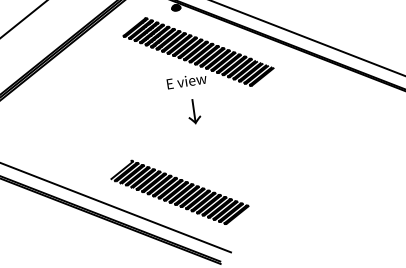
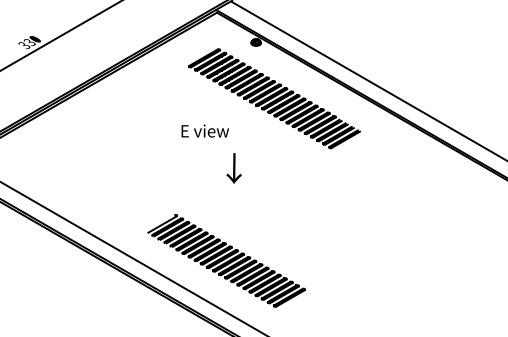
text: (186, 80) -> (204, 130), moved
text: (193, 111) -> (233, 168), moved

